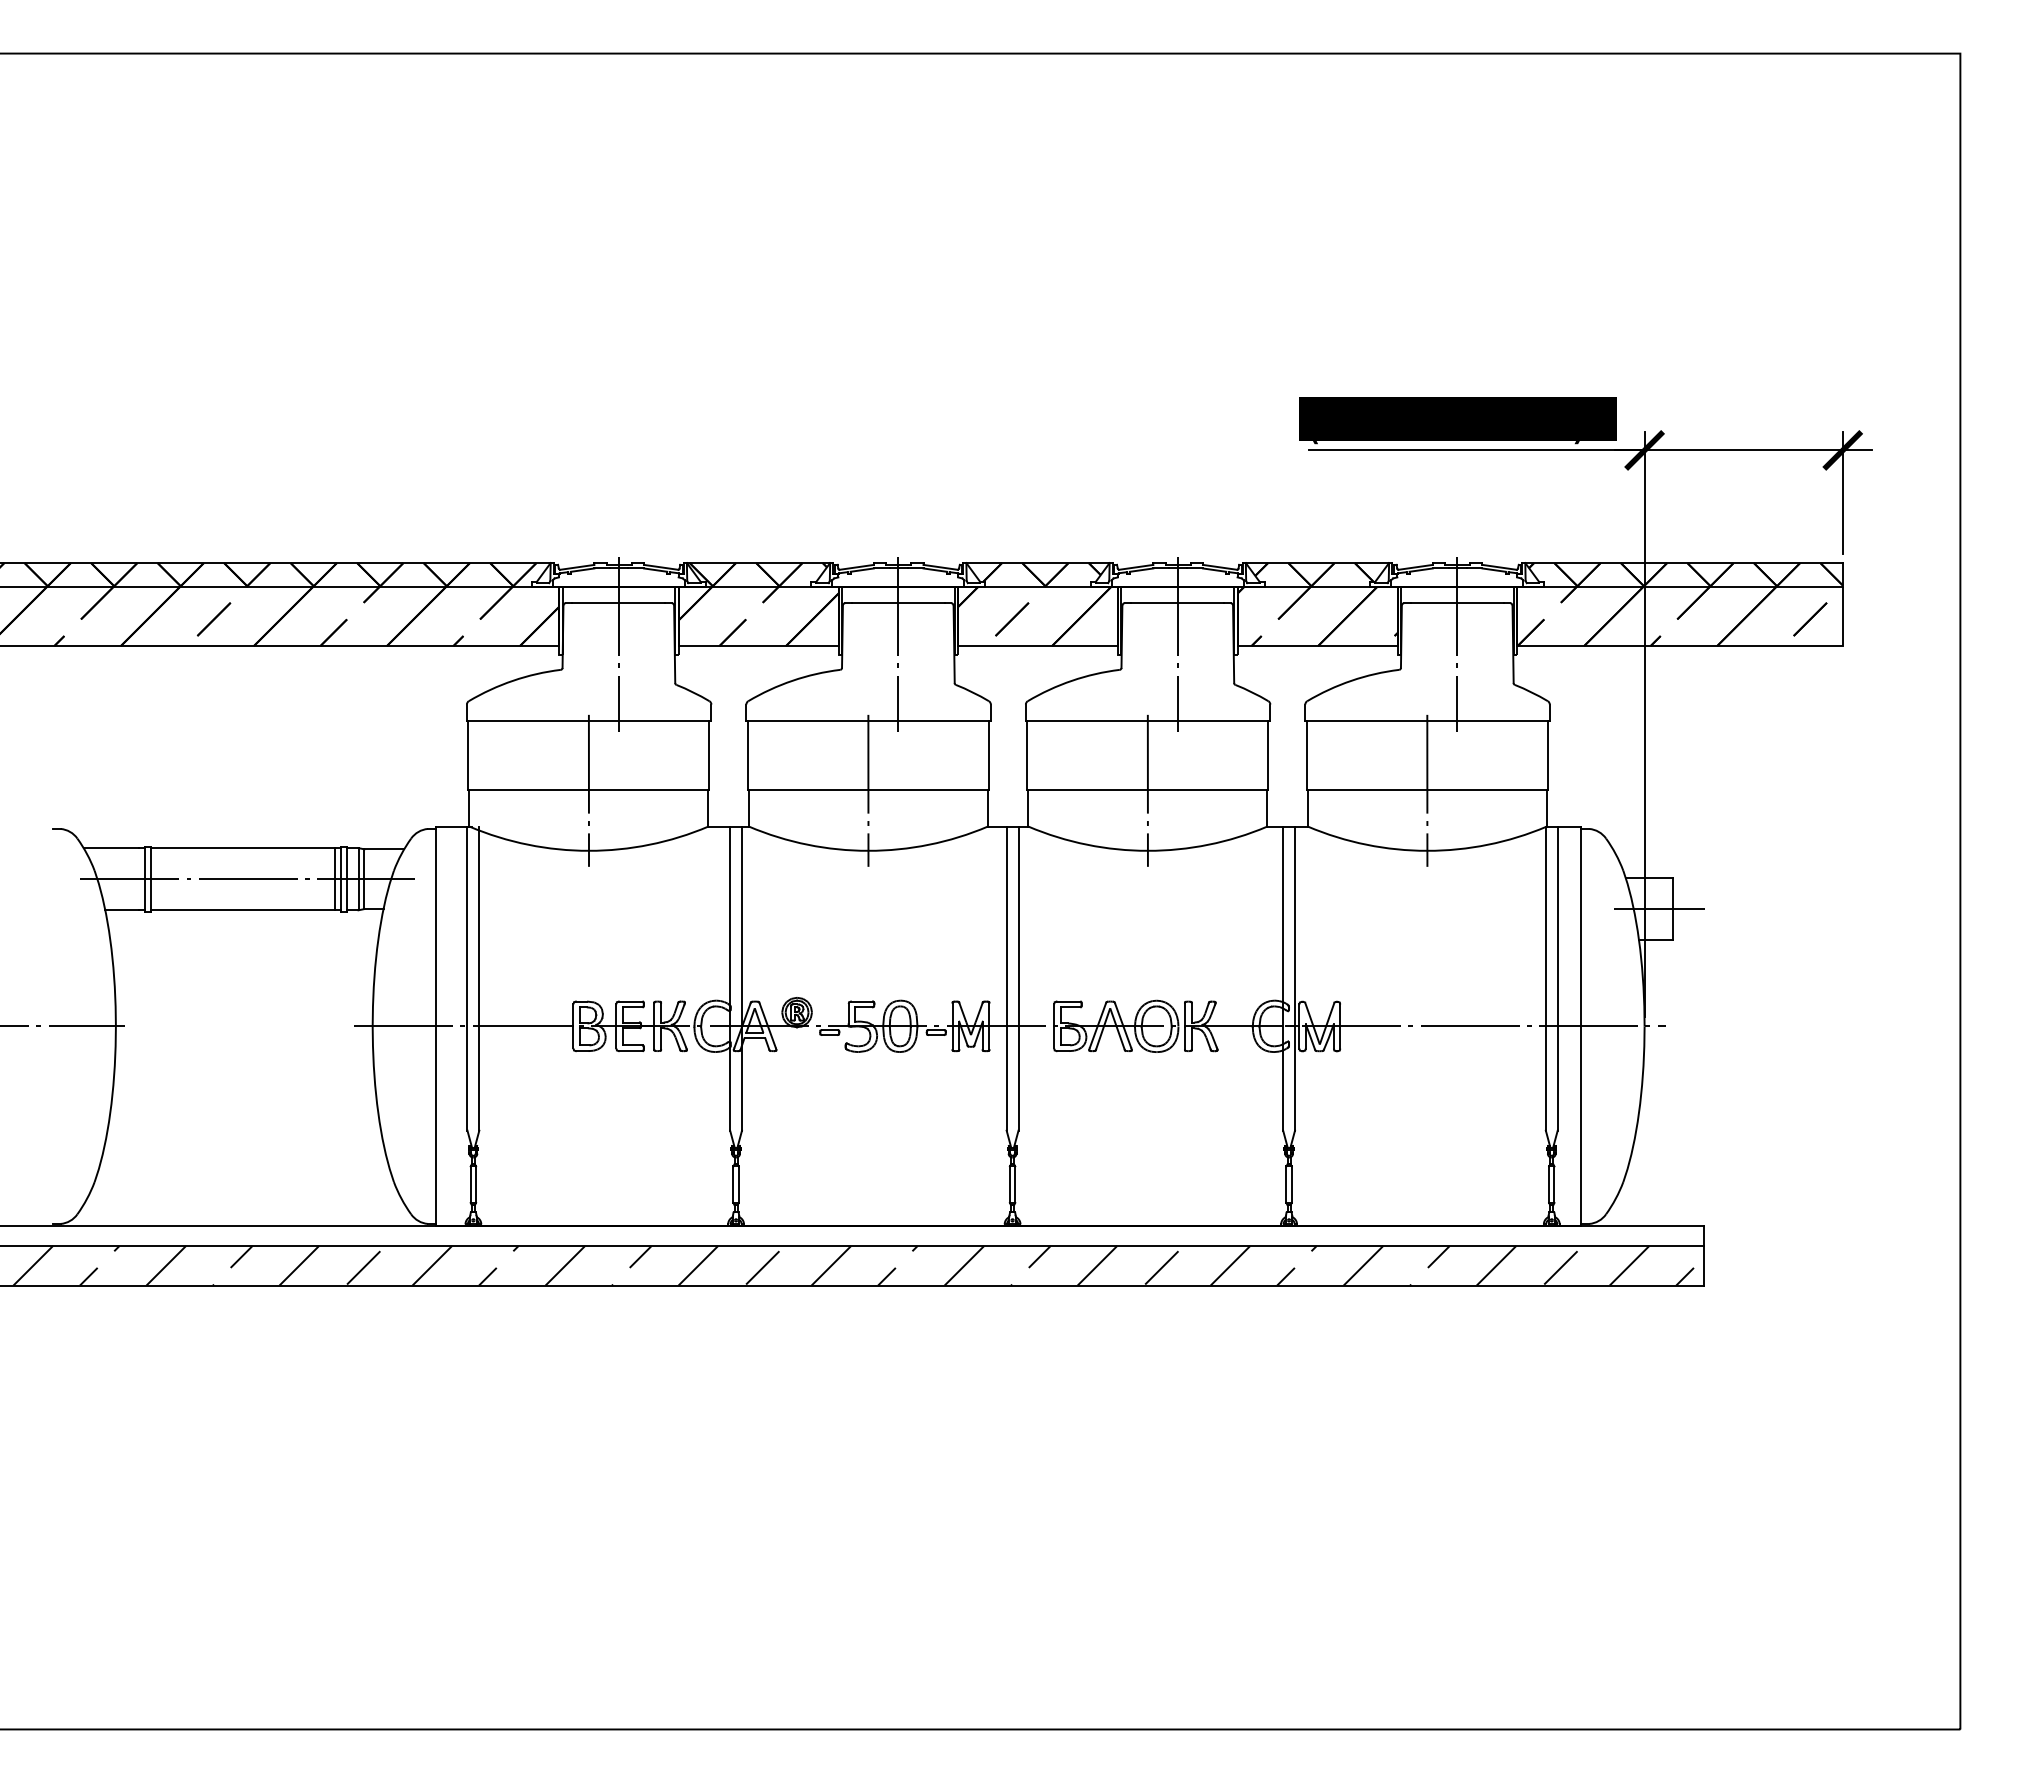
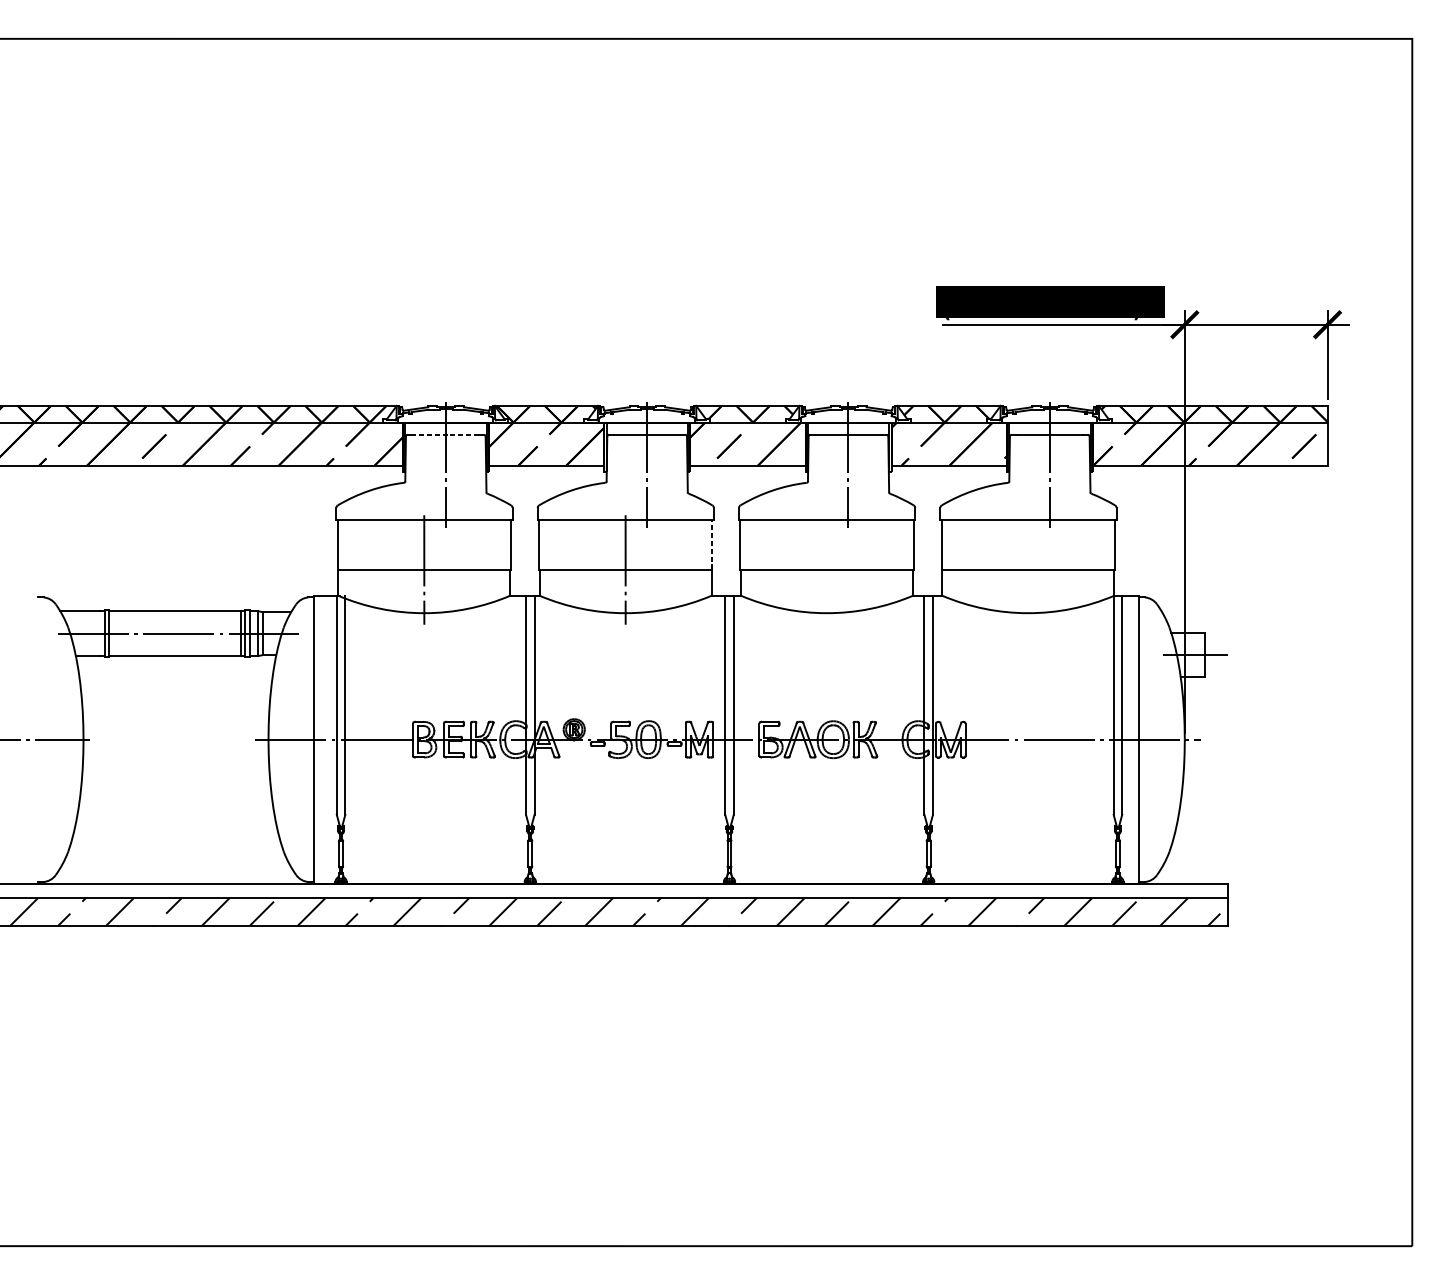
line: (618, 603) -> (445, 435), solid -> dashed
line: (988, 755) -> (712, 544), solid -> dashed
line: (1147, 790) -> (826, 569), removed
line: (1427, 790) -> (1028, 569), removed

